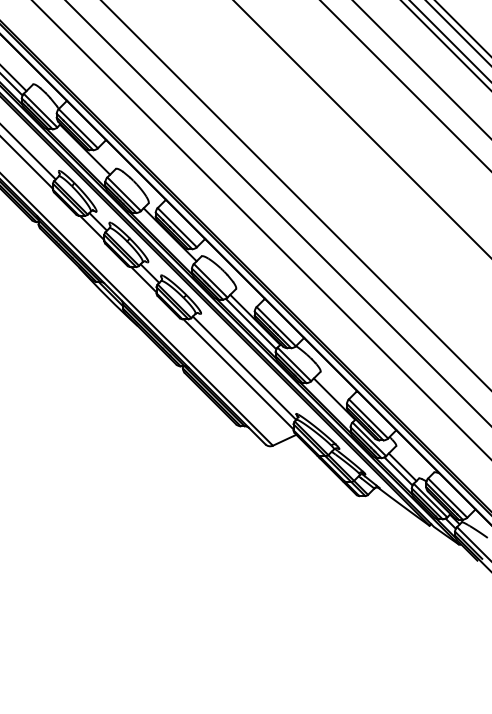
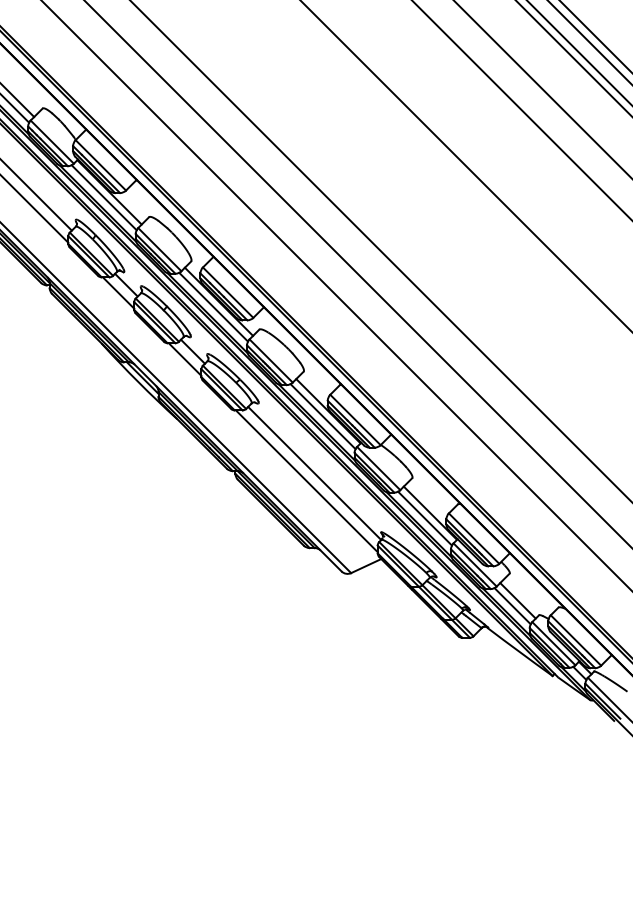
line: (80, 153) -> (103, 197), added
line: (165, 238) -> (213, 306), added
line: (329, 403) -> (424, 518), added

